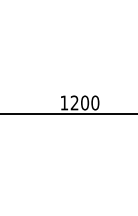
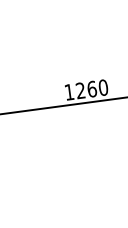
text: (85, 102) -> (92, 88), 1200 -> 1260

